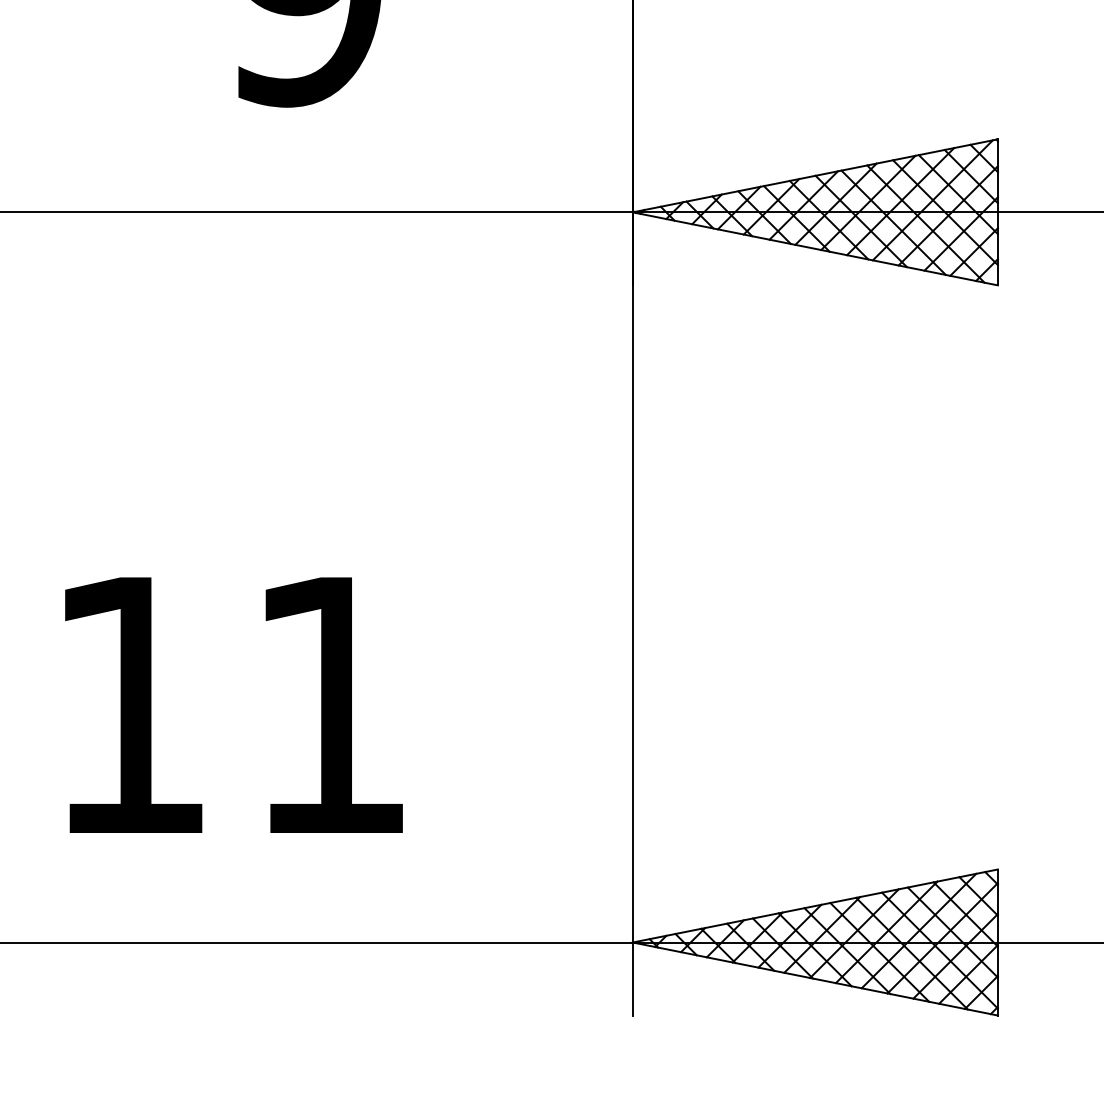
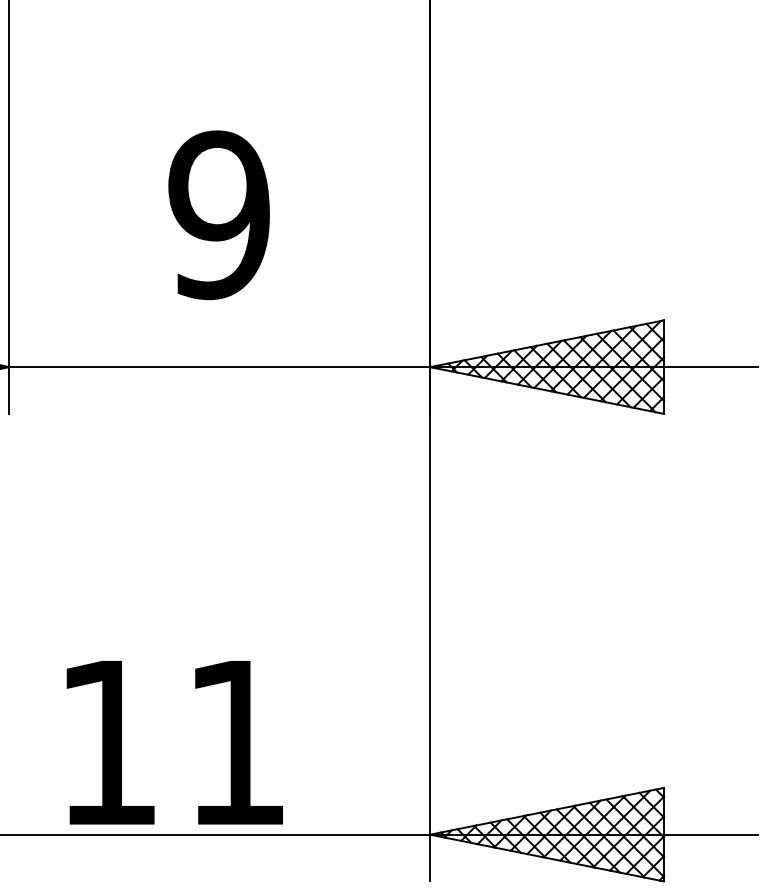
text: (233, 704) -> (174, 742), moved

